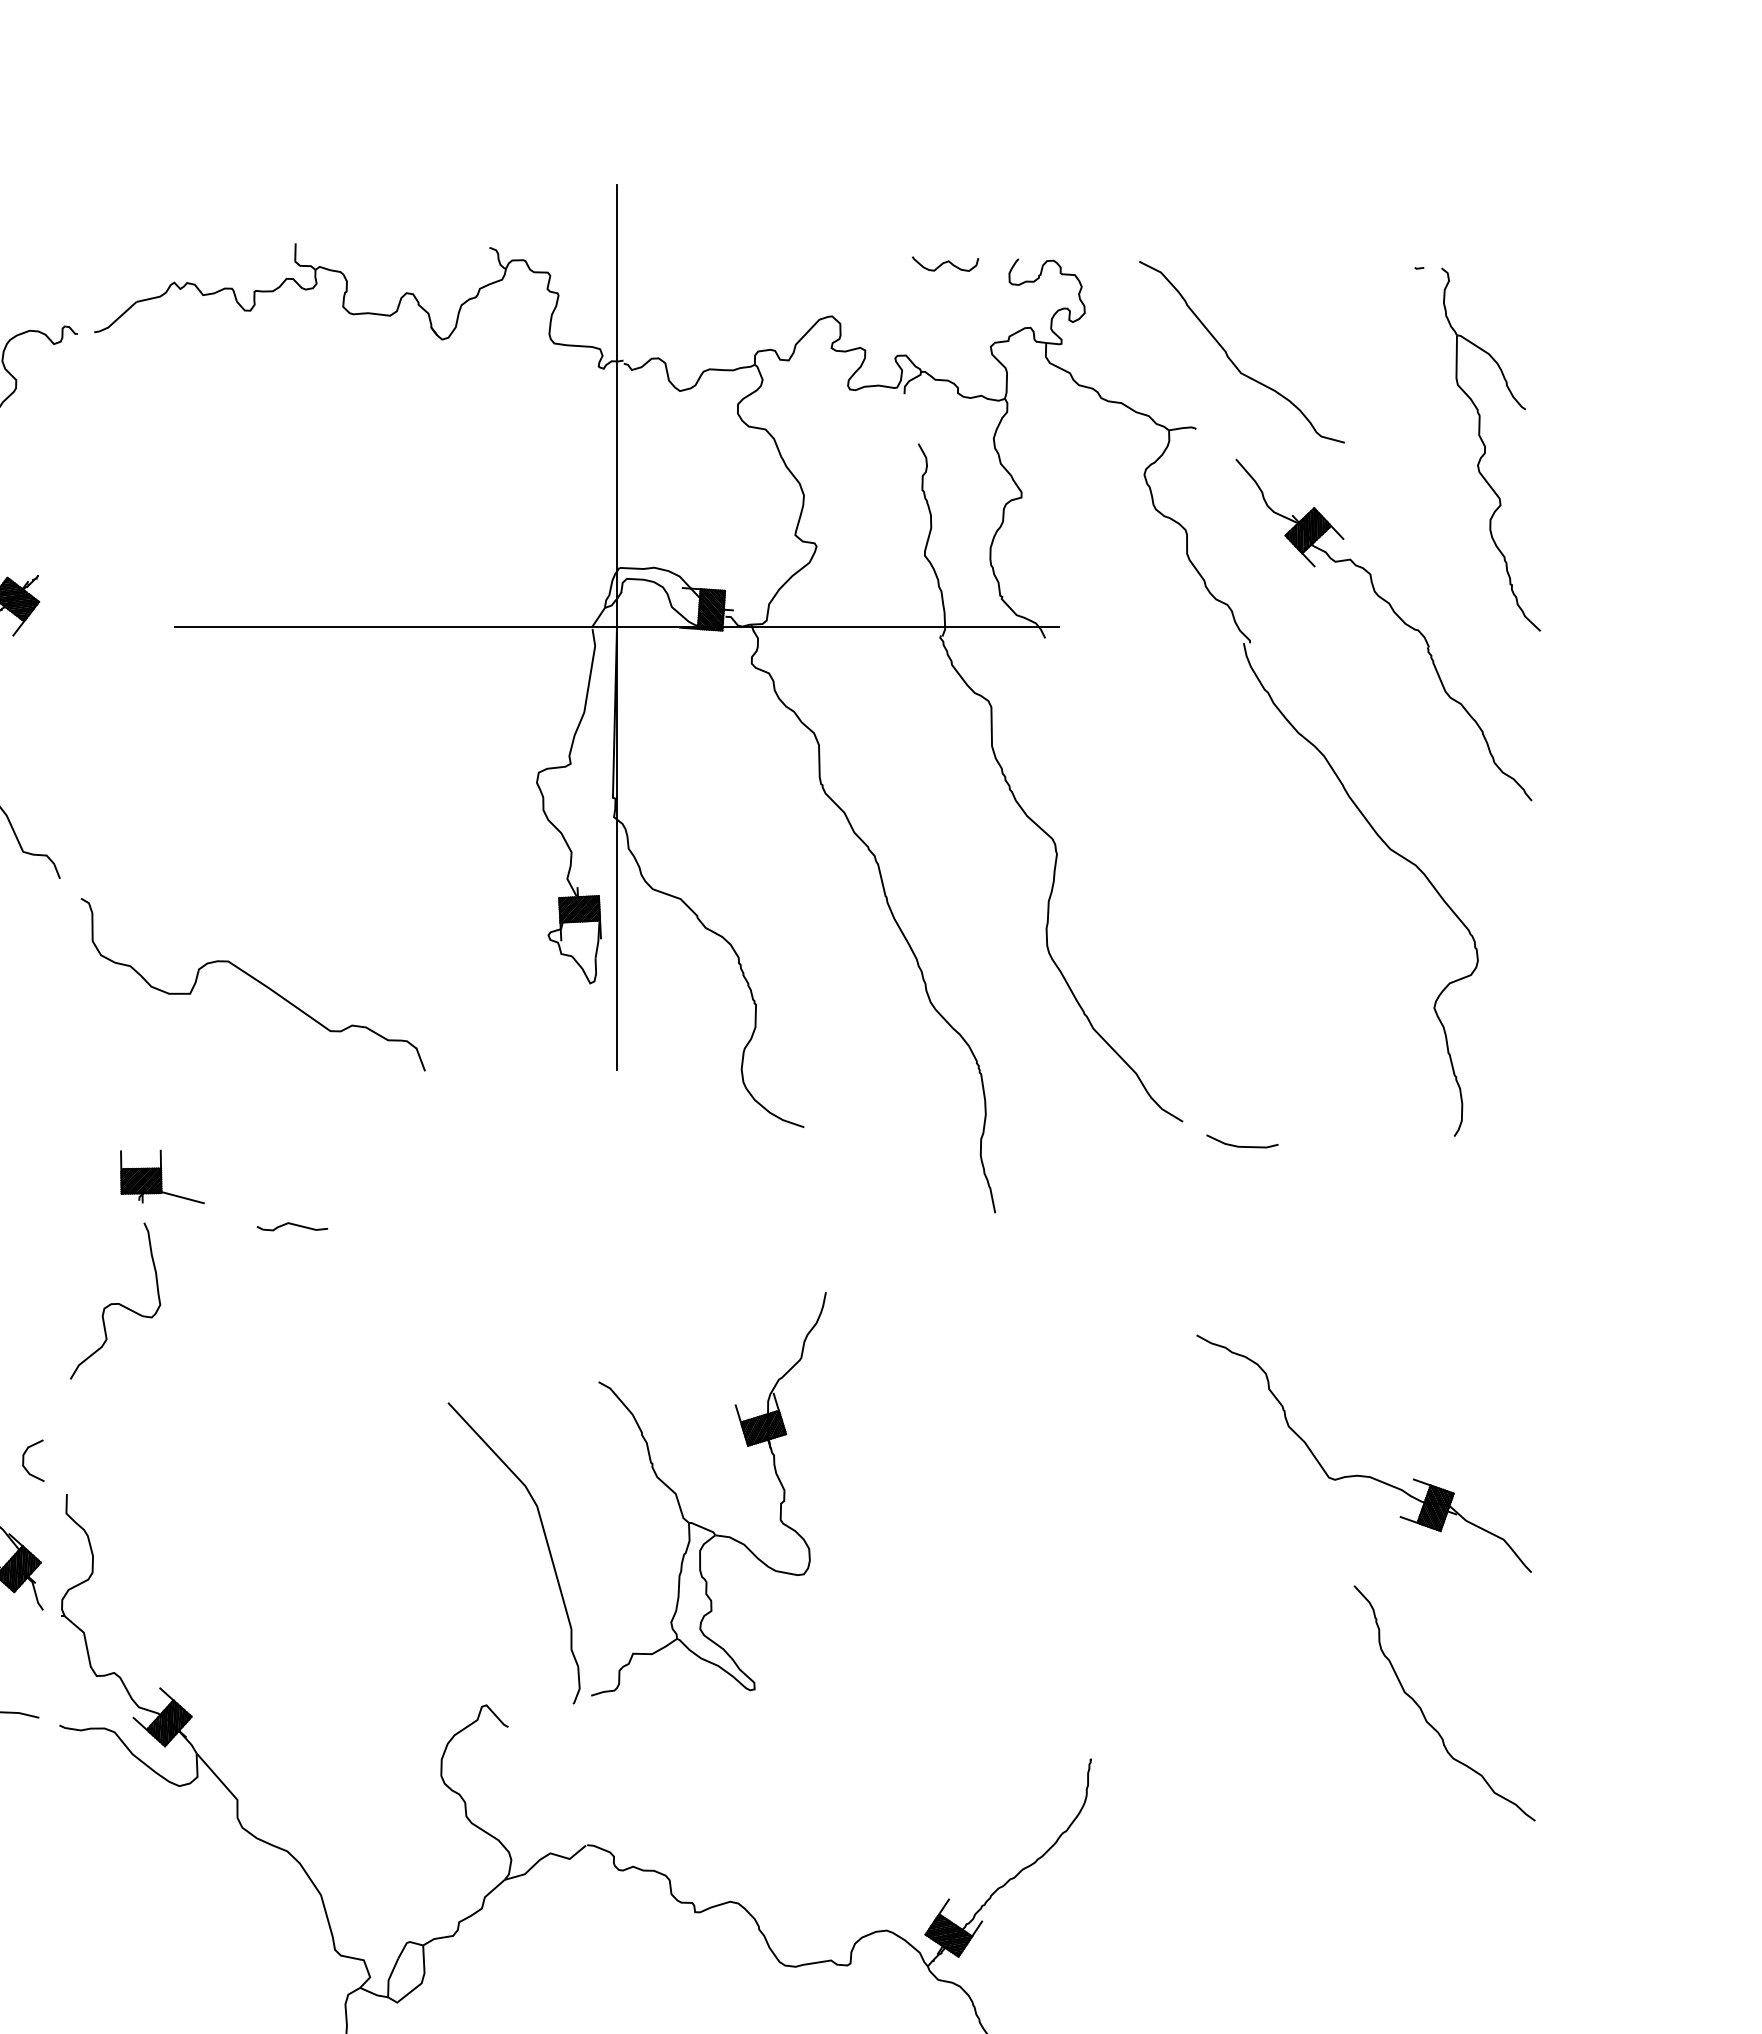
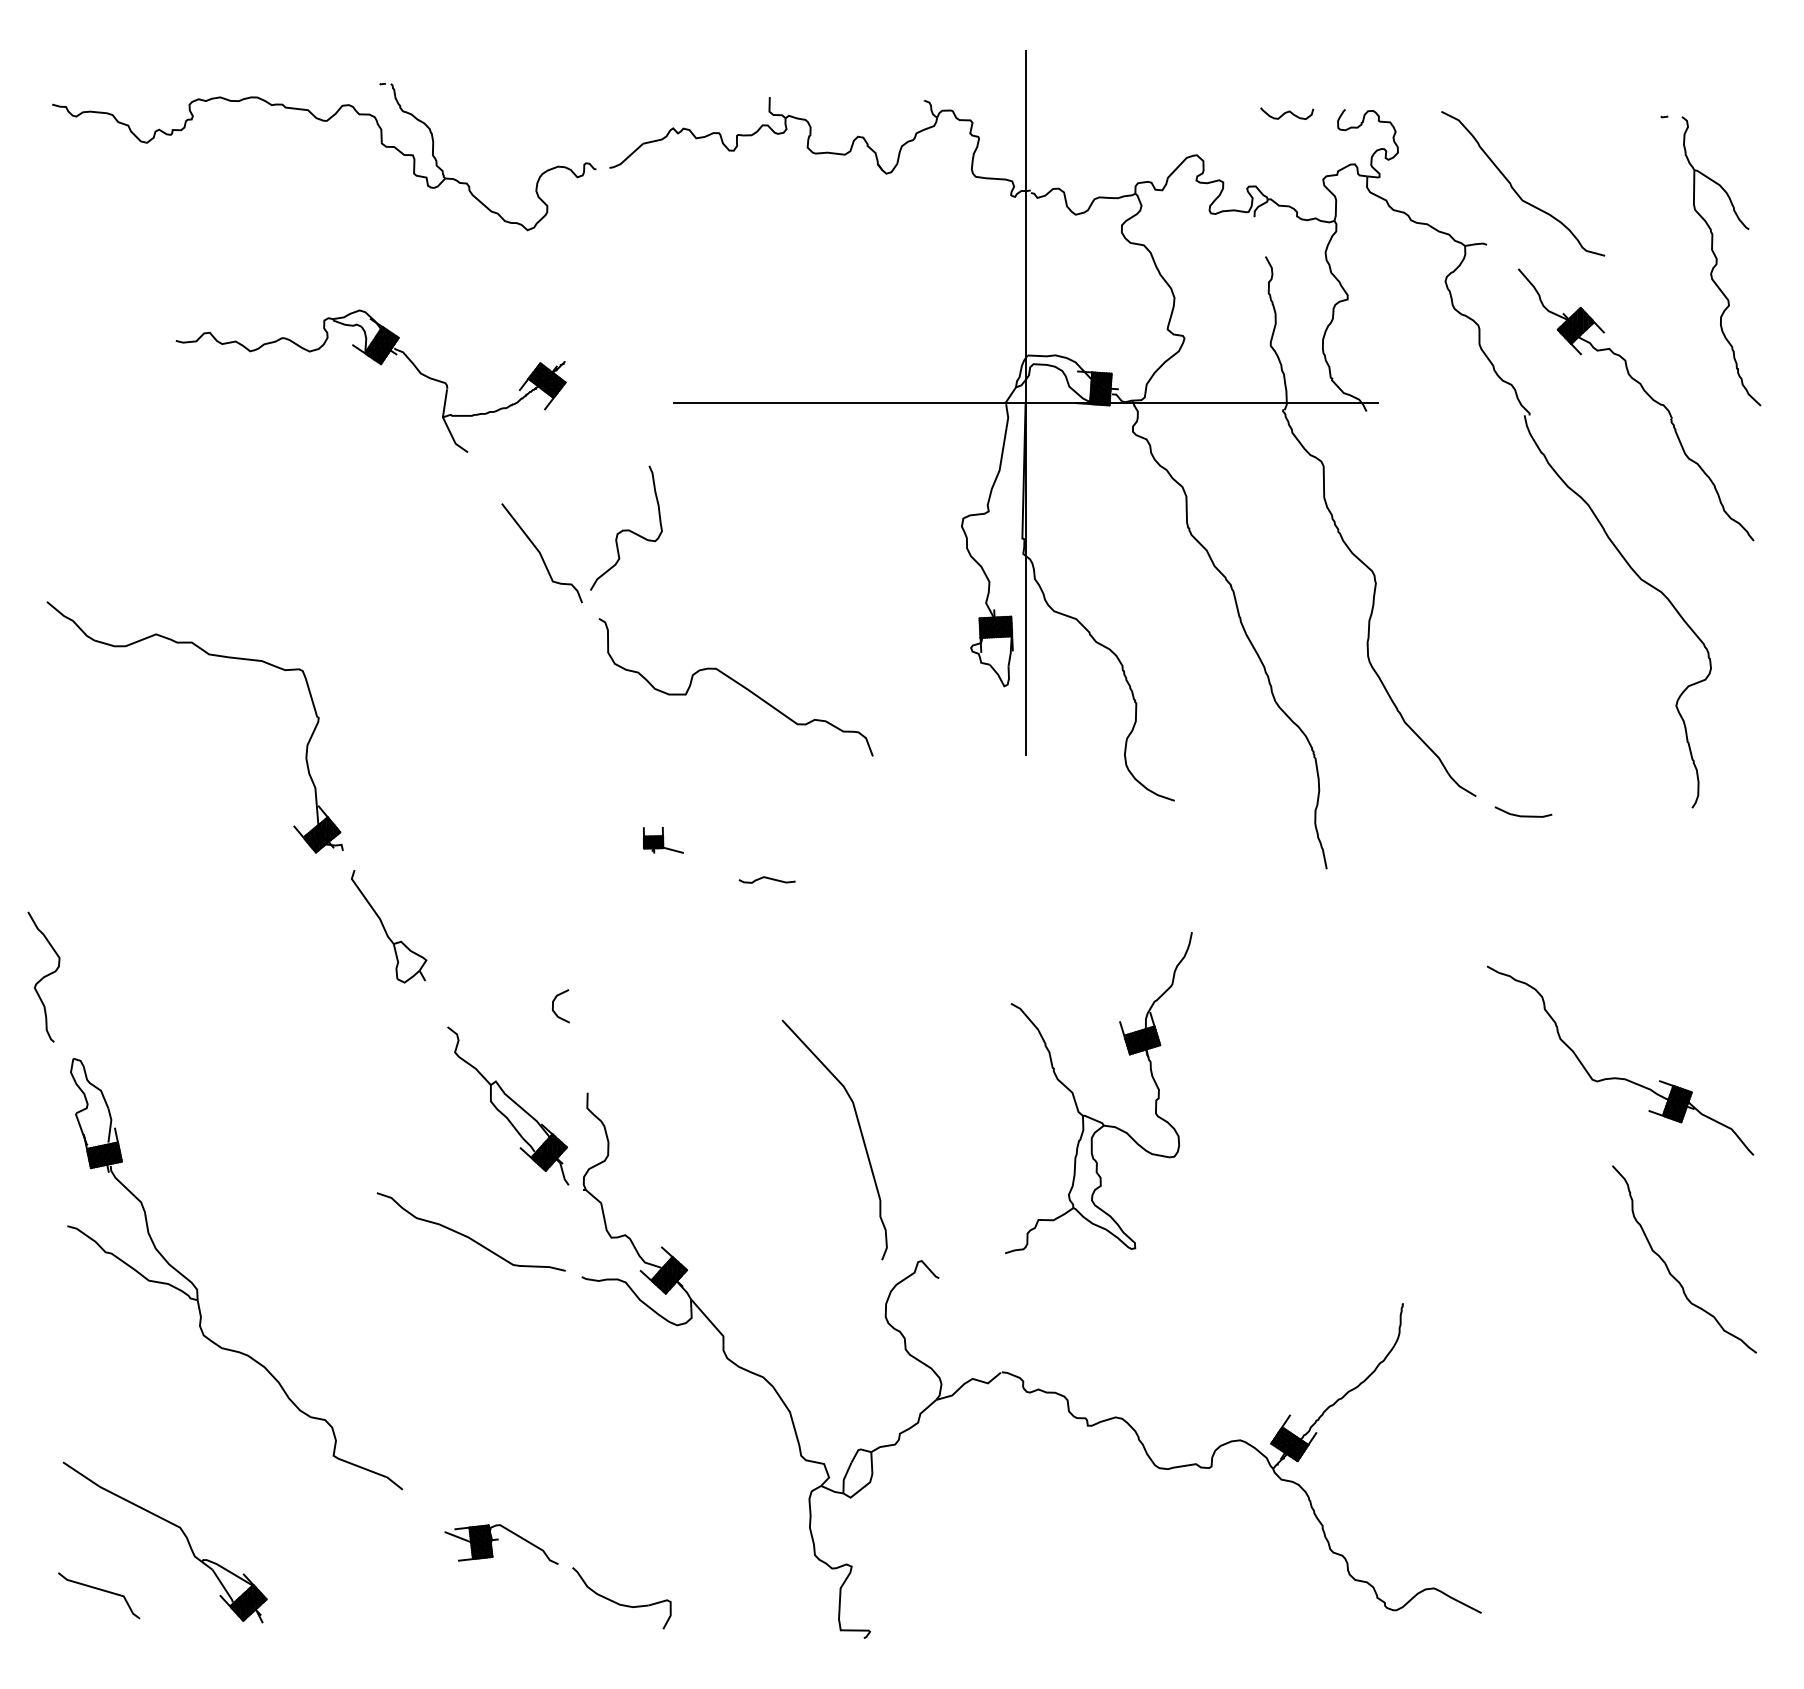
part: (162, 1177) -> (663, 840), size x0.6
curve: (115, 1302) -> (626, 529), moved
curve: (23, 1461) -> (553, 1006), moved
curve: (545, 1541) -> (859, 1130), moved

